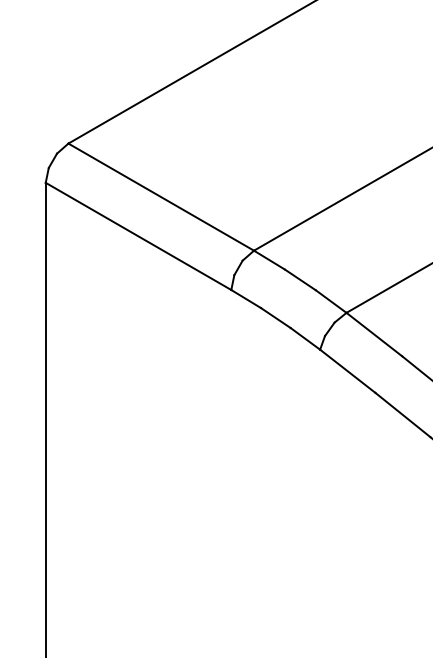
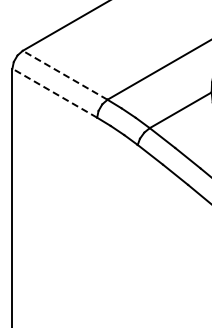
line: (161, 197) -> (65, 75), solid -> dashed
line: (137, 236) -> (54, 93), solid -> dashed

